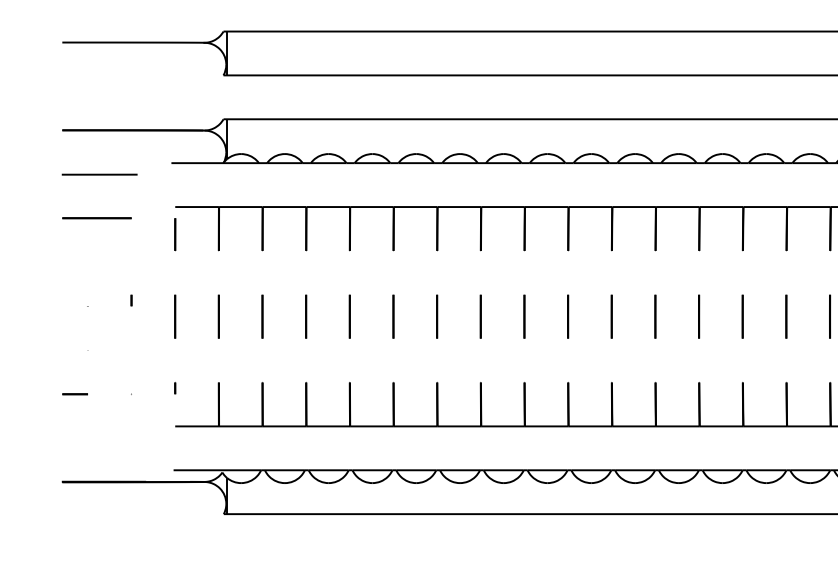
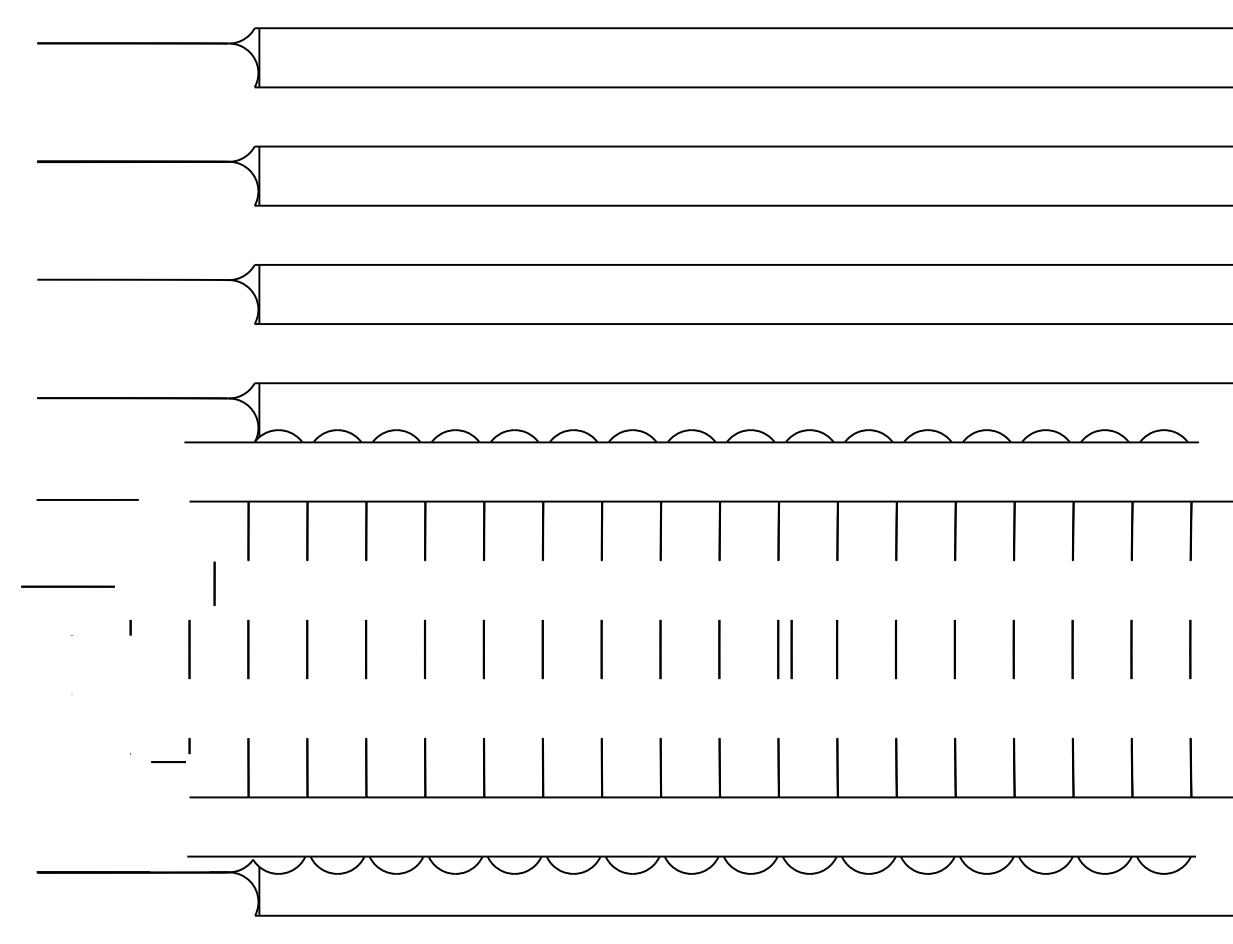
line: (99, 174) -> (87, 499), moved
line: (96, 218) -> (67, 586), moved
line: (175, 234) -> (214, 583), moved
line: (621, 316) -> (791, 649), added
line: (75, 394) -> (168, 762), moved

